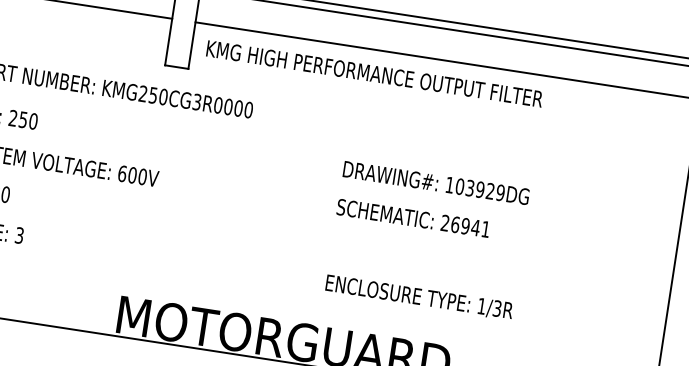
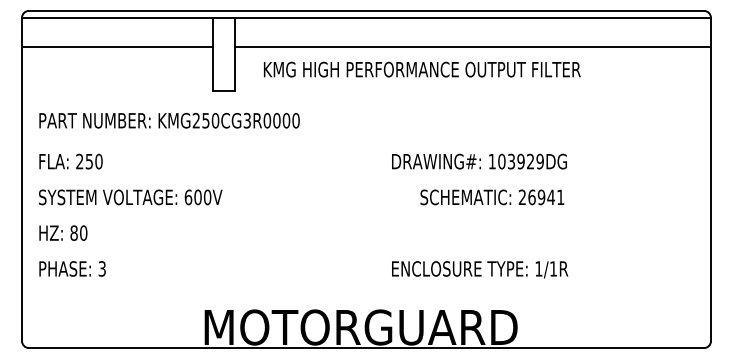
text: (375, 73) -> (422, 69), moved
text: (413, 218) -> (492, 197), moved
text: (497, 308) -> (553, 268), 1/3R -> 1/1R

